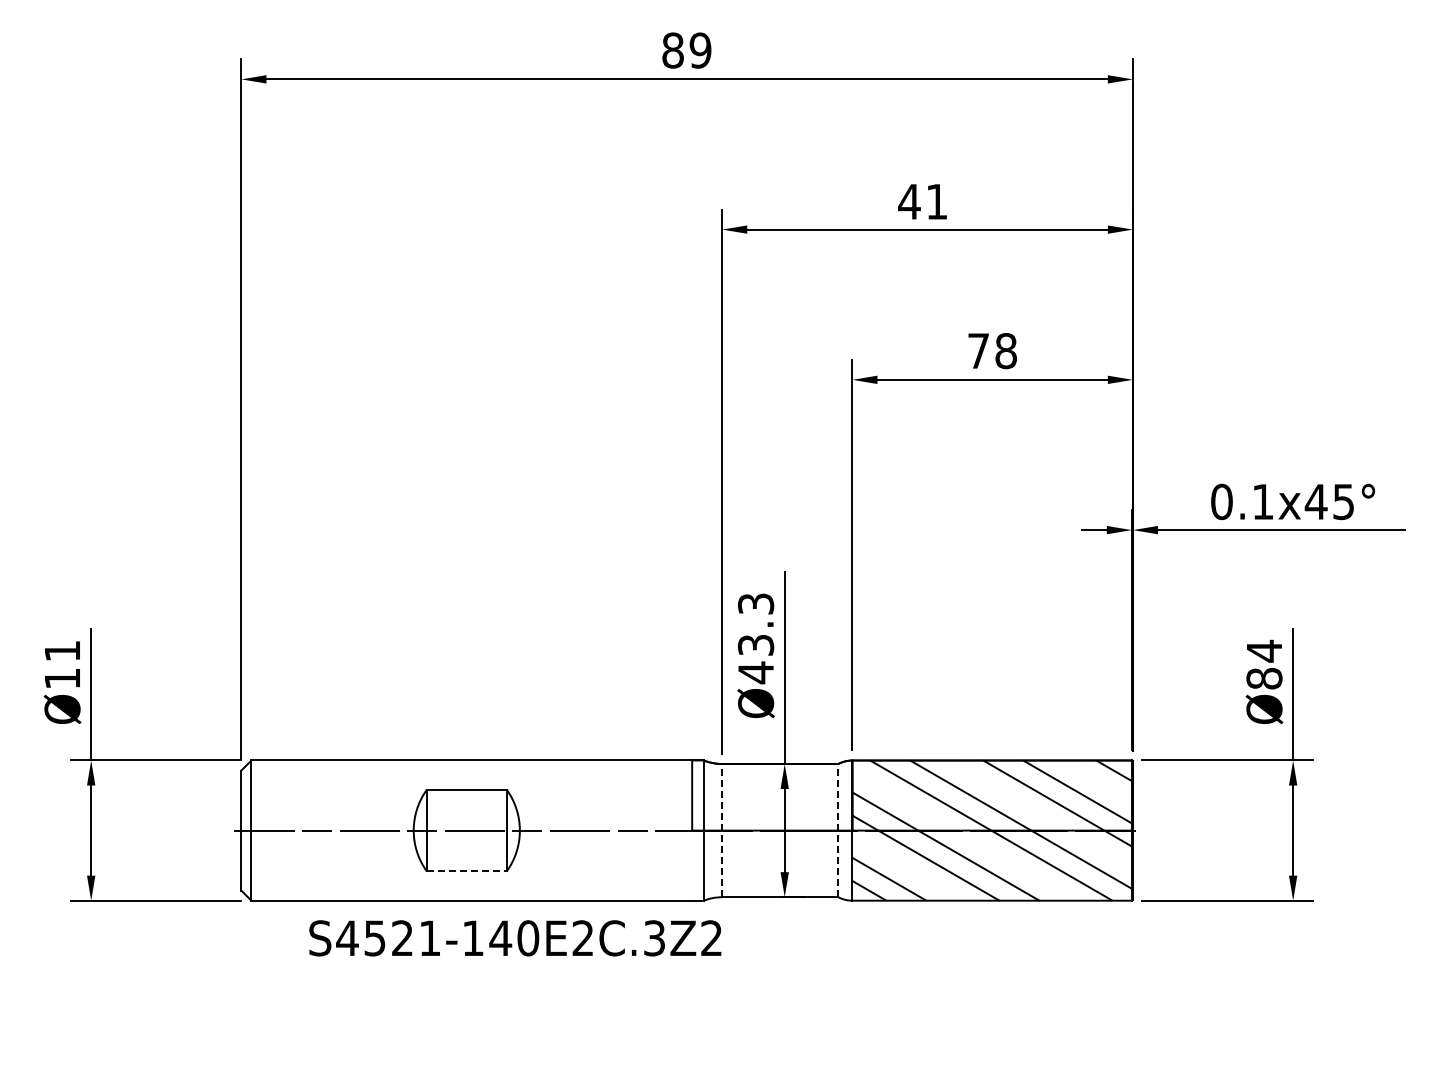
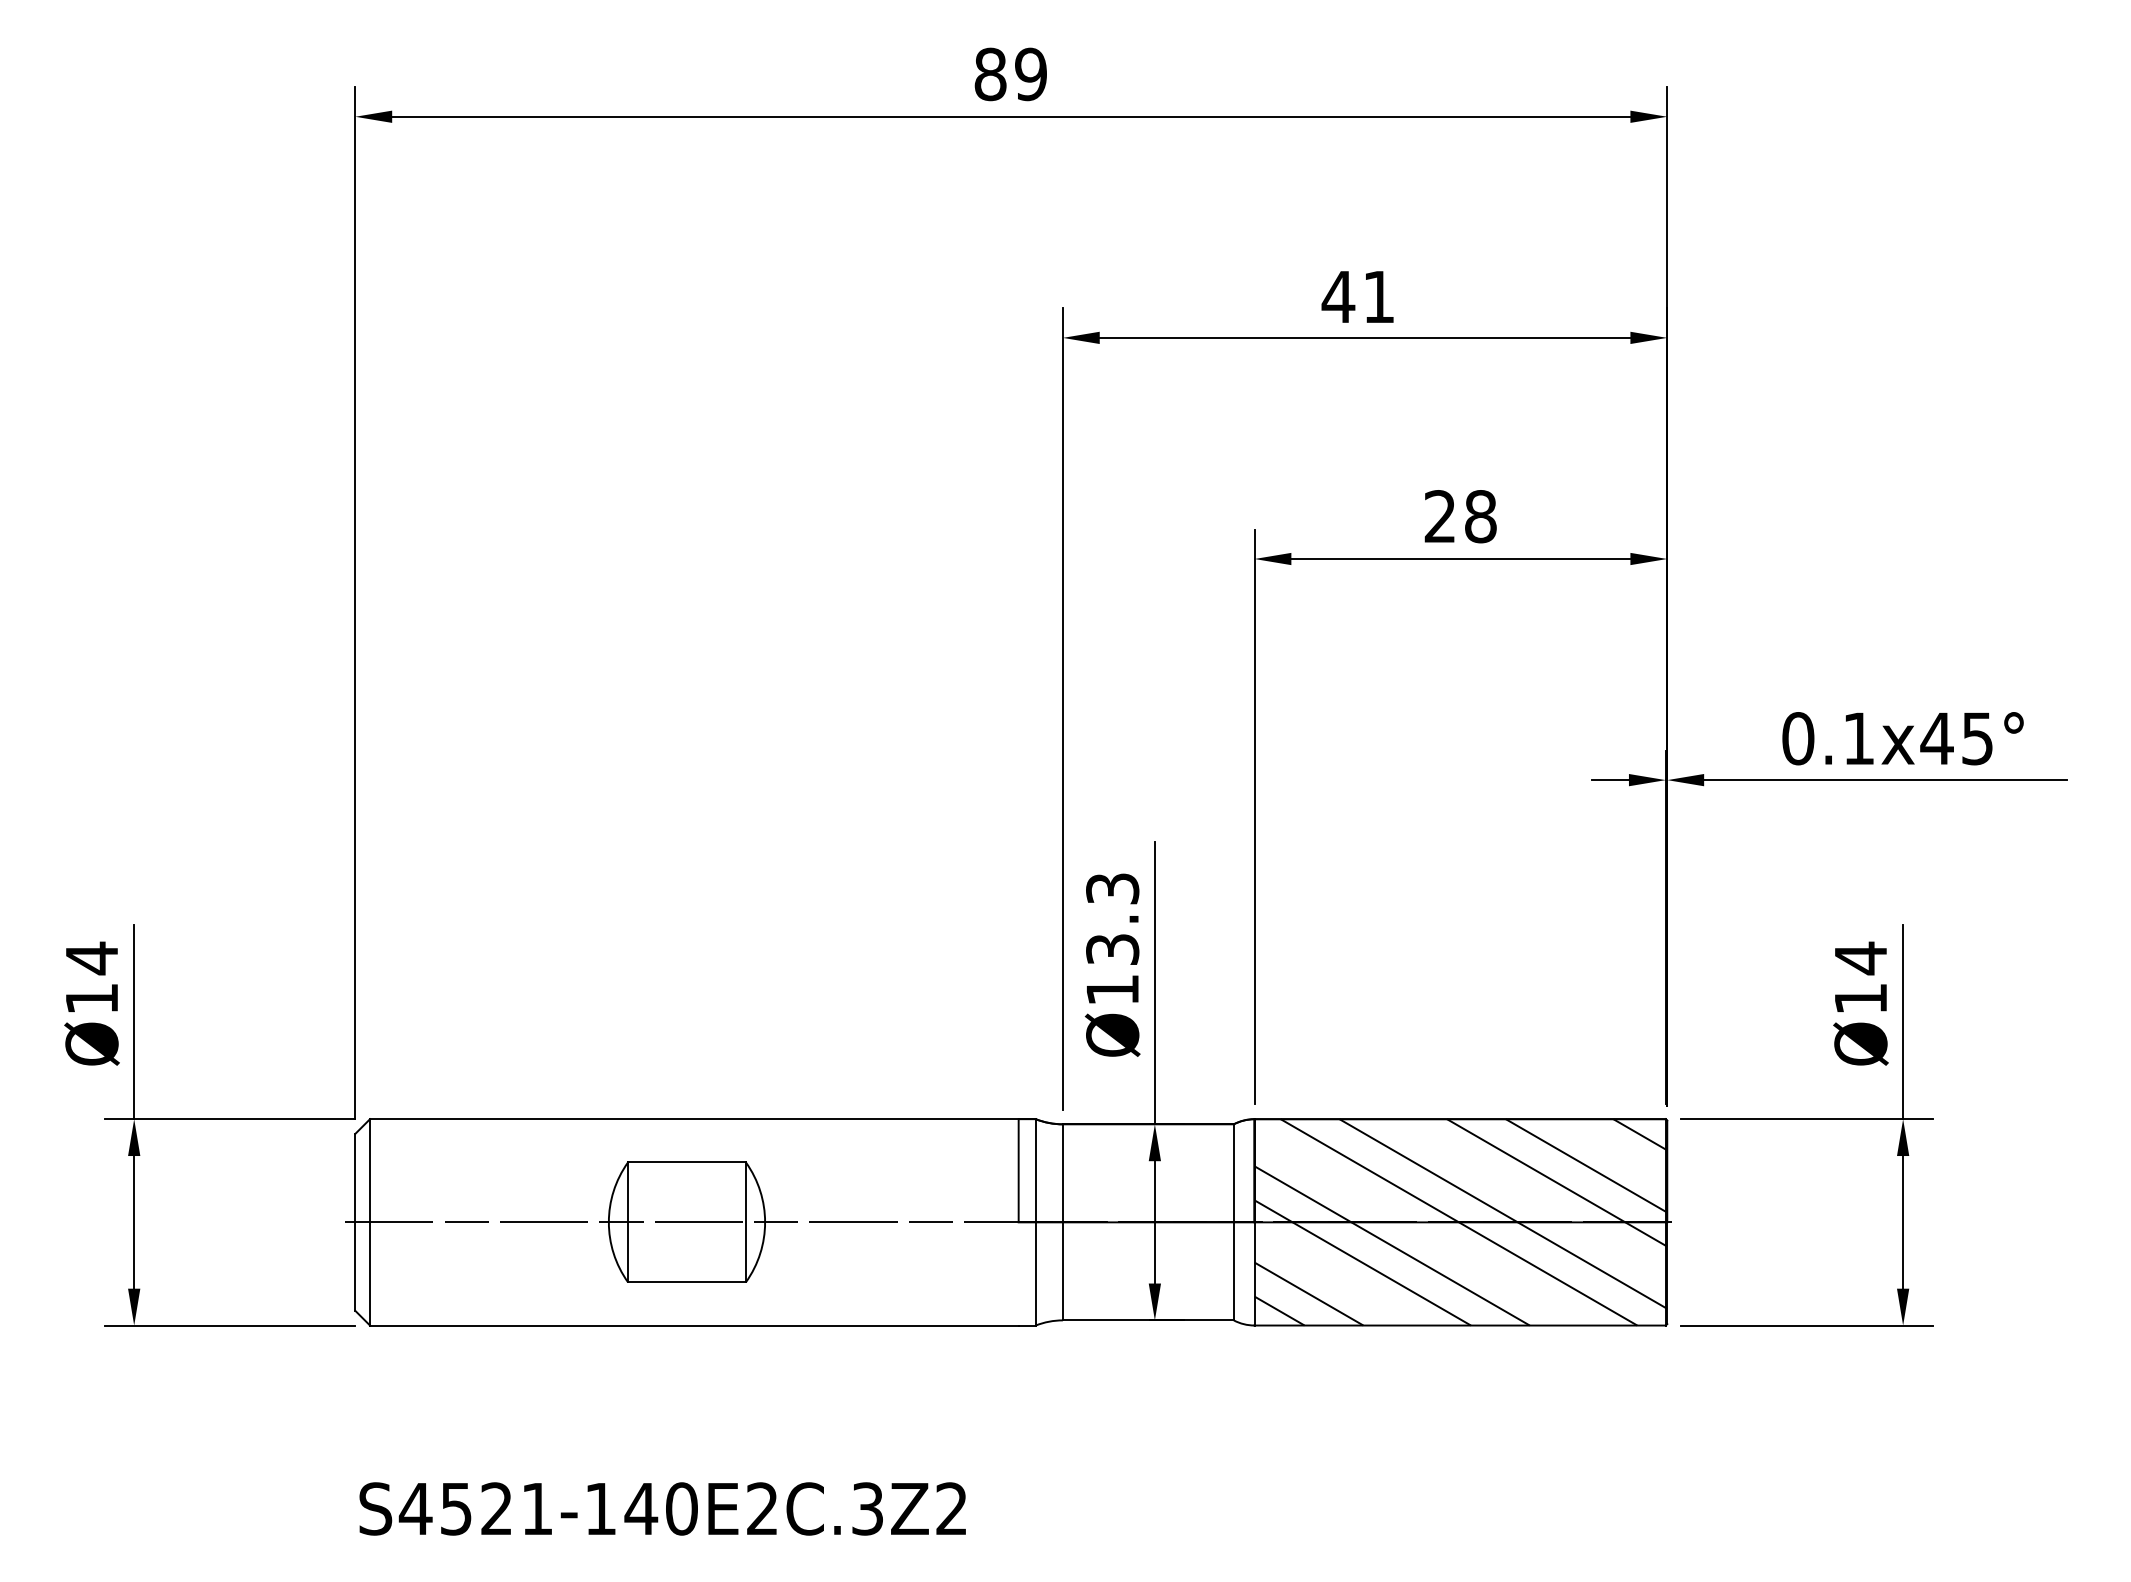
text: (978, 350) -> (1440, 515), 78 -> 28
text: (62, 650) -> (91, 957), Ø11 -> Ø14
text: (755, 672) -> (1111, 989), Ø43.3 -> Ø13.3
text: (1264, 678) -> (1860, 998), Ø84 -> Ø14
line: (722, 830) -> (1063, 1222), dashed -> solid
line: (838, 830) -> (1234, 1222), dashed -> solid
line: (467, 871) -> (688, 1282), dashed -> solid
text: (515, 938) -> (662, 1509), moved

